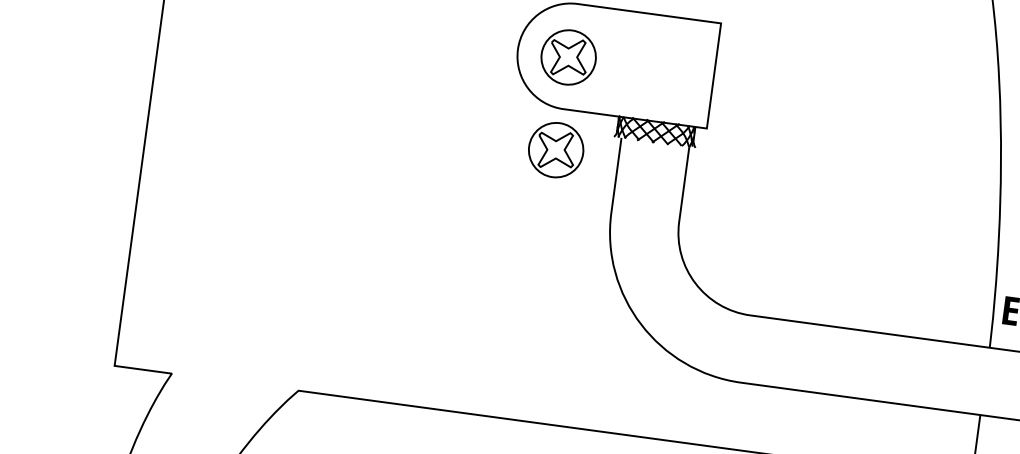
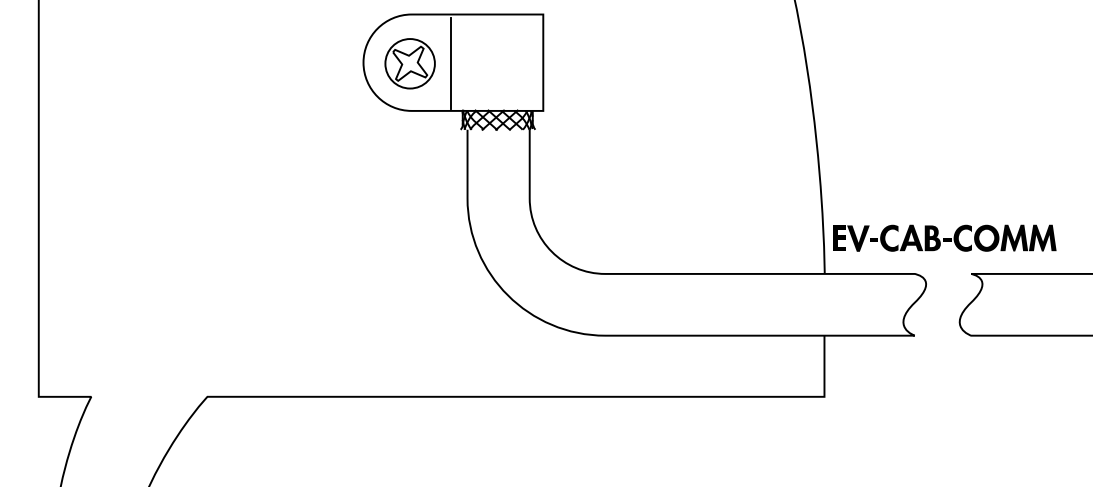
line: (612, 63) -> (450, 63), added
part: (555, 149) -> (409, 148), removed

